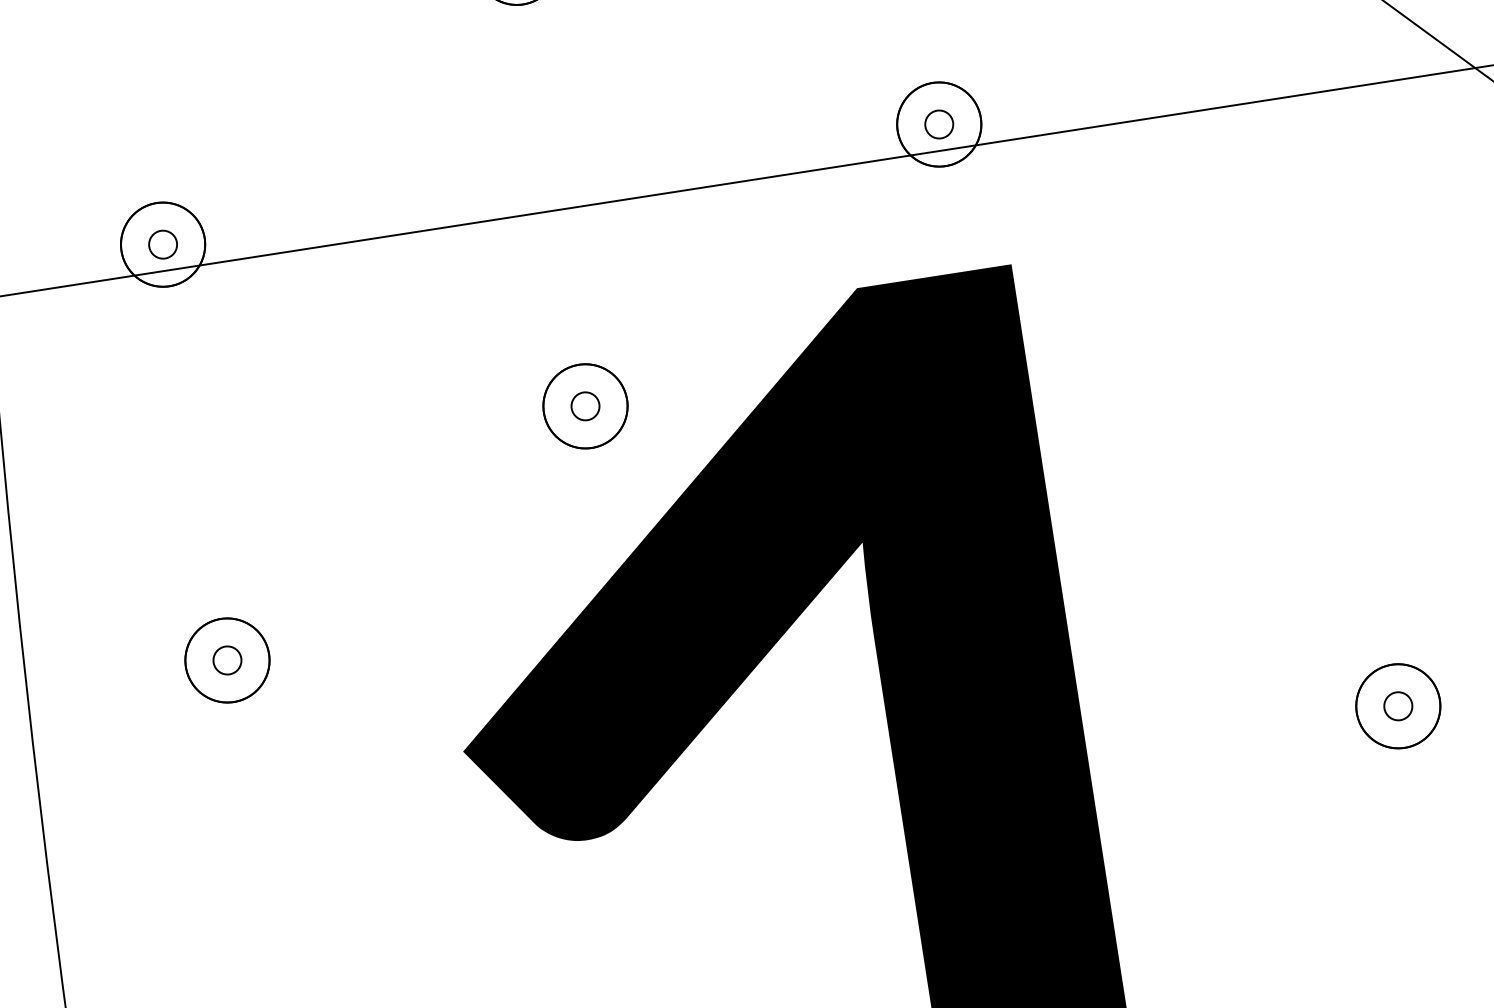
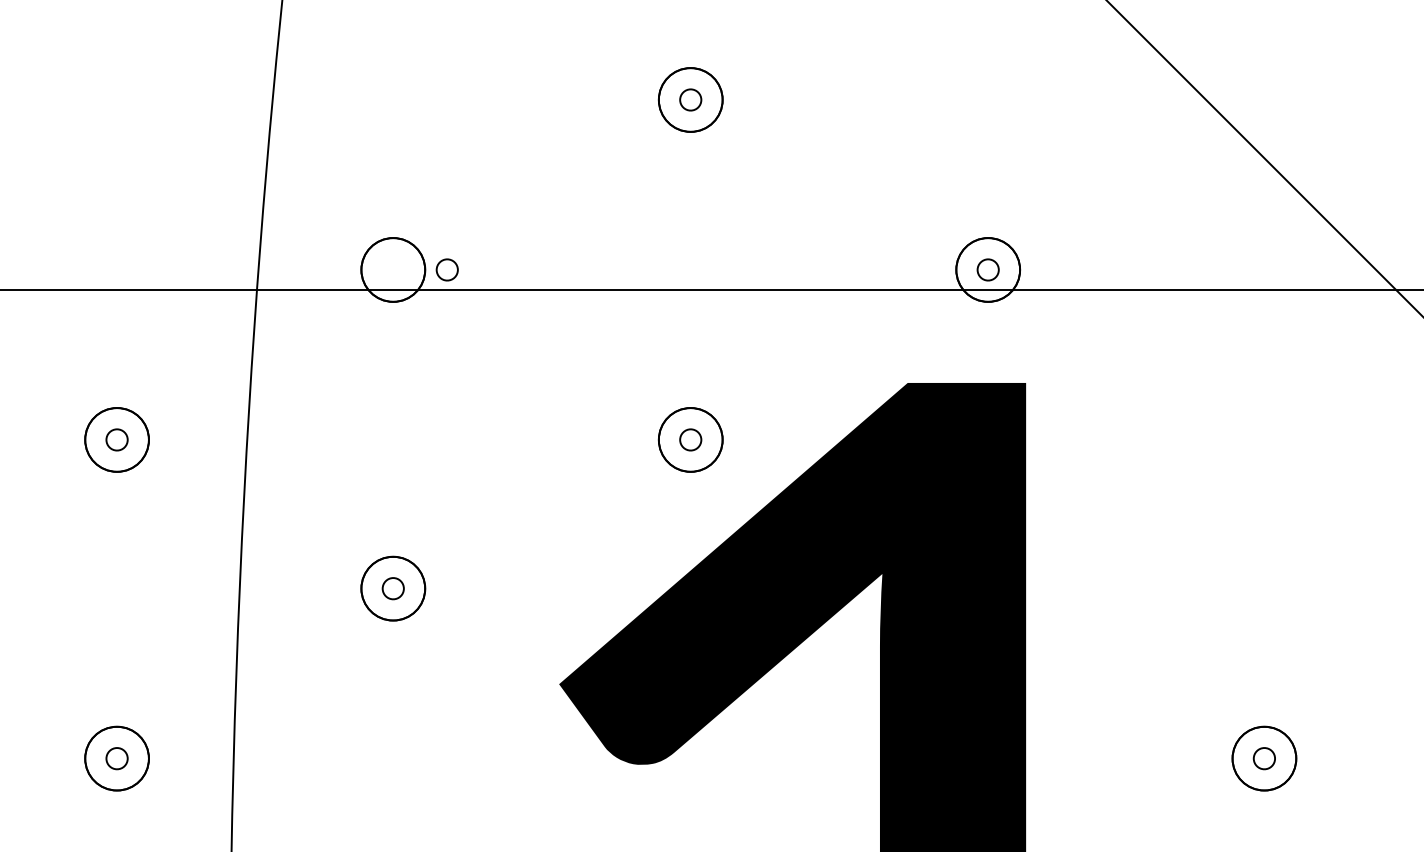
part: (161, 244) -> (446, 269), moved

